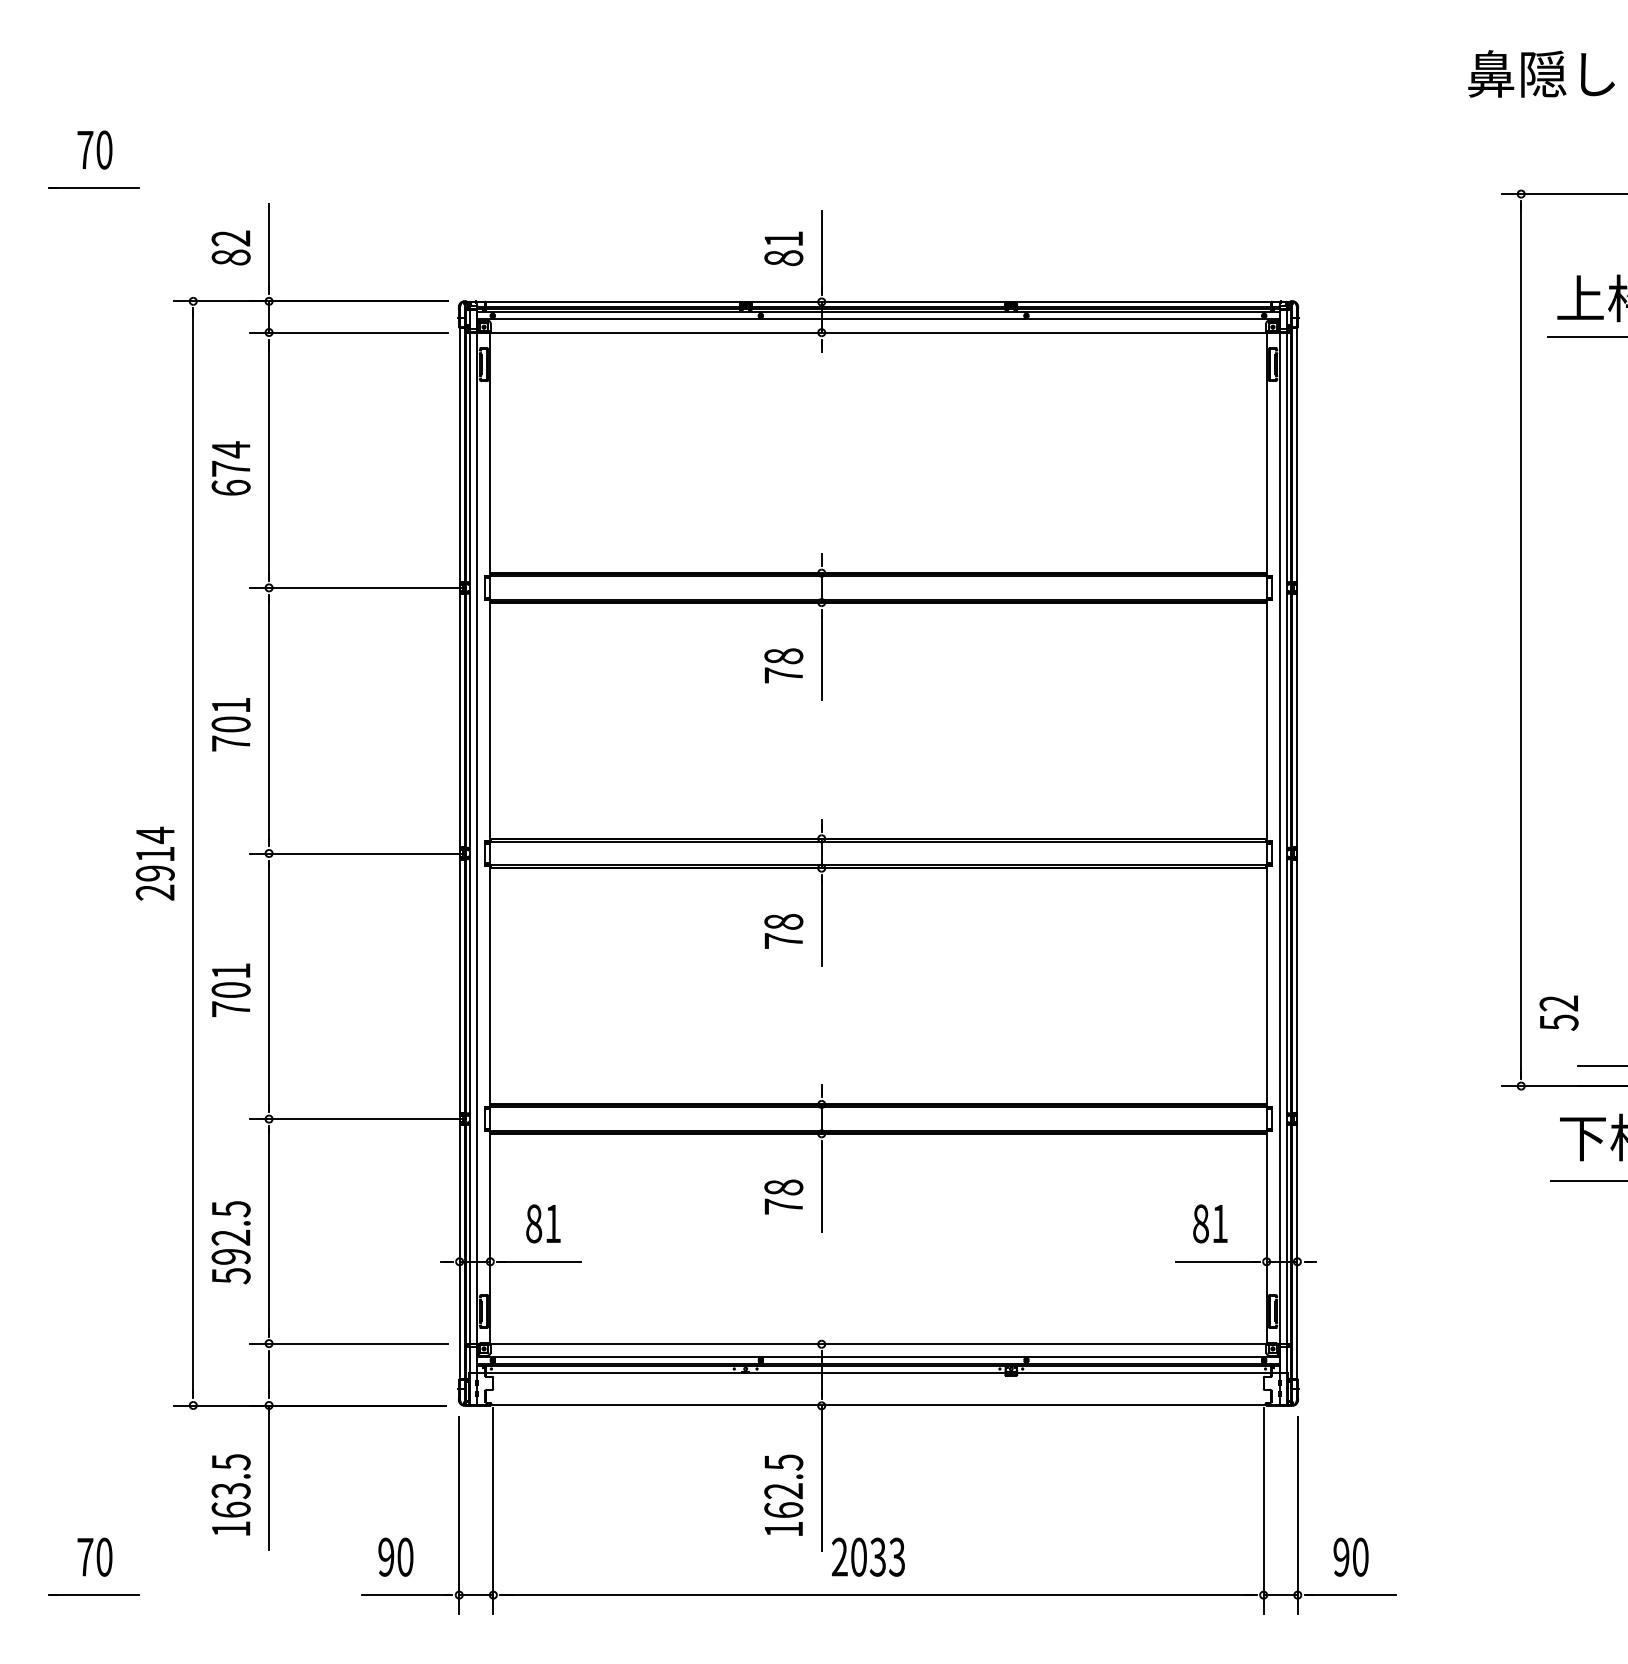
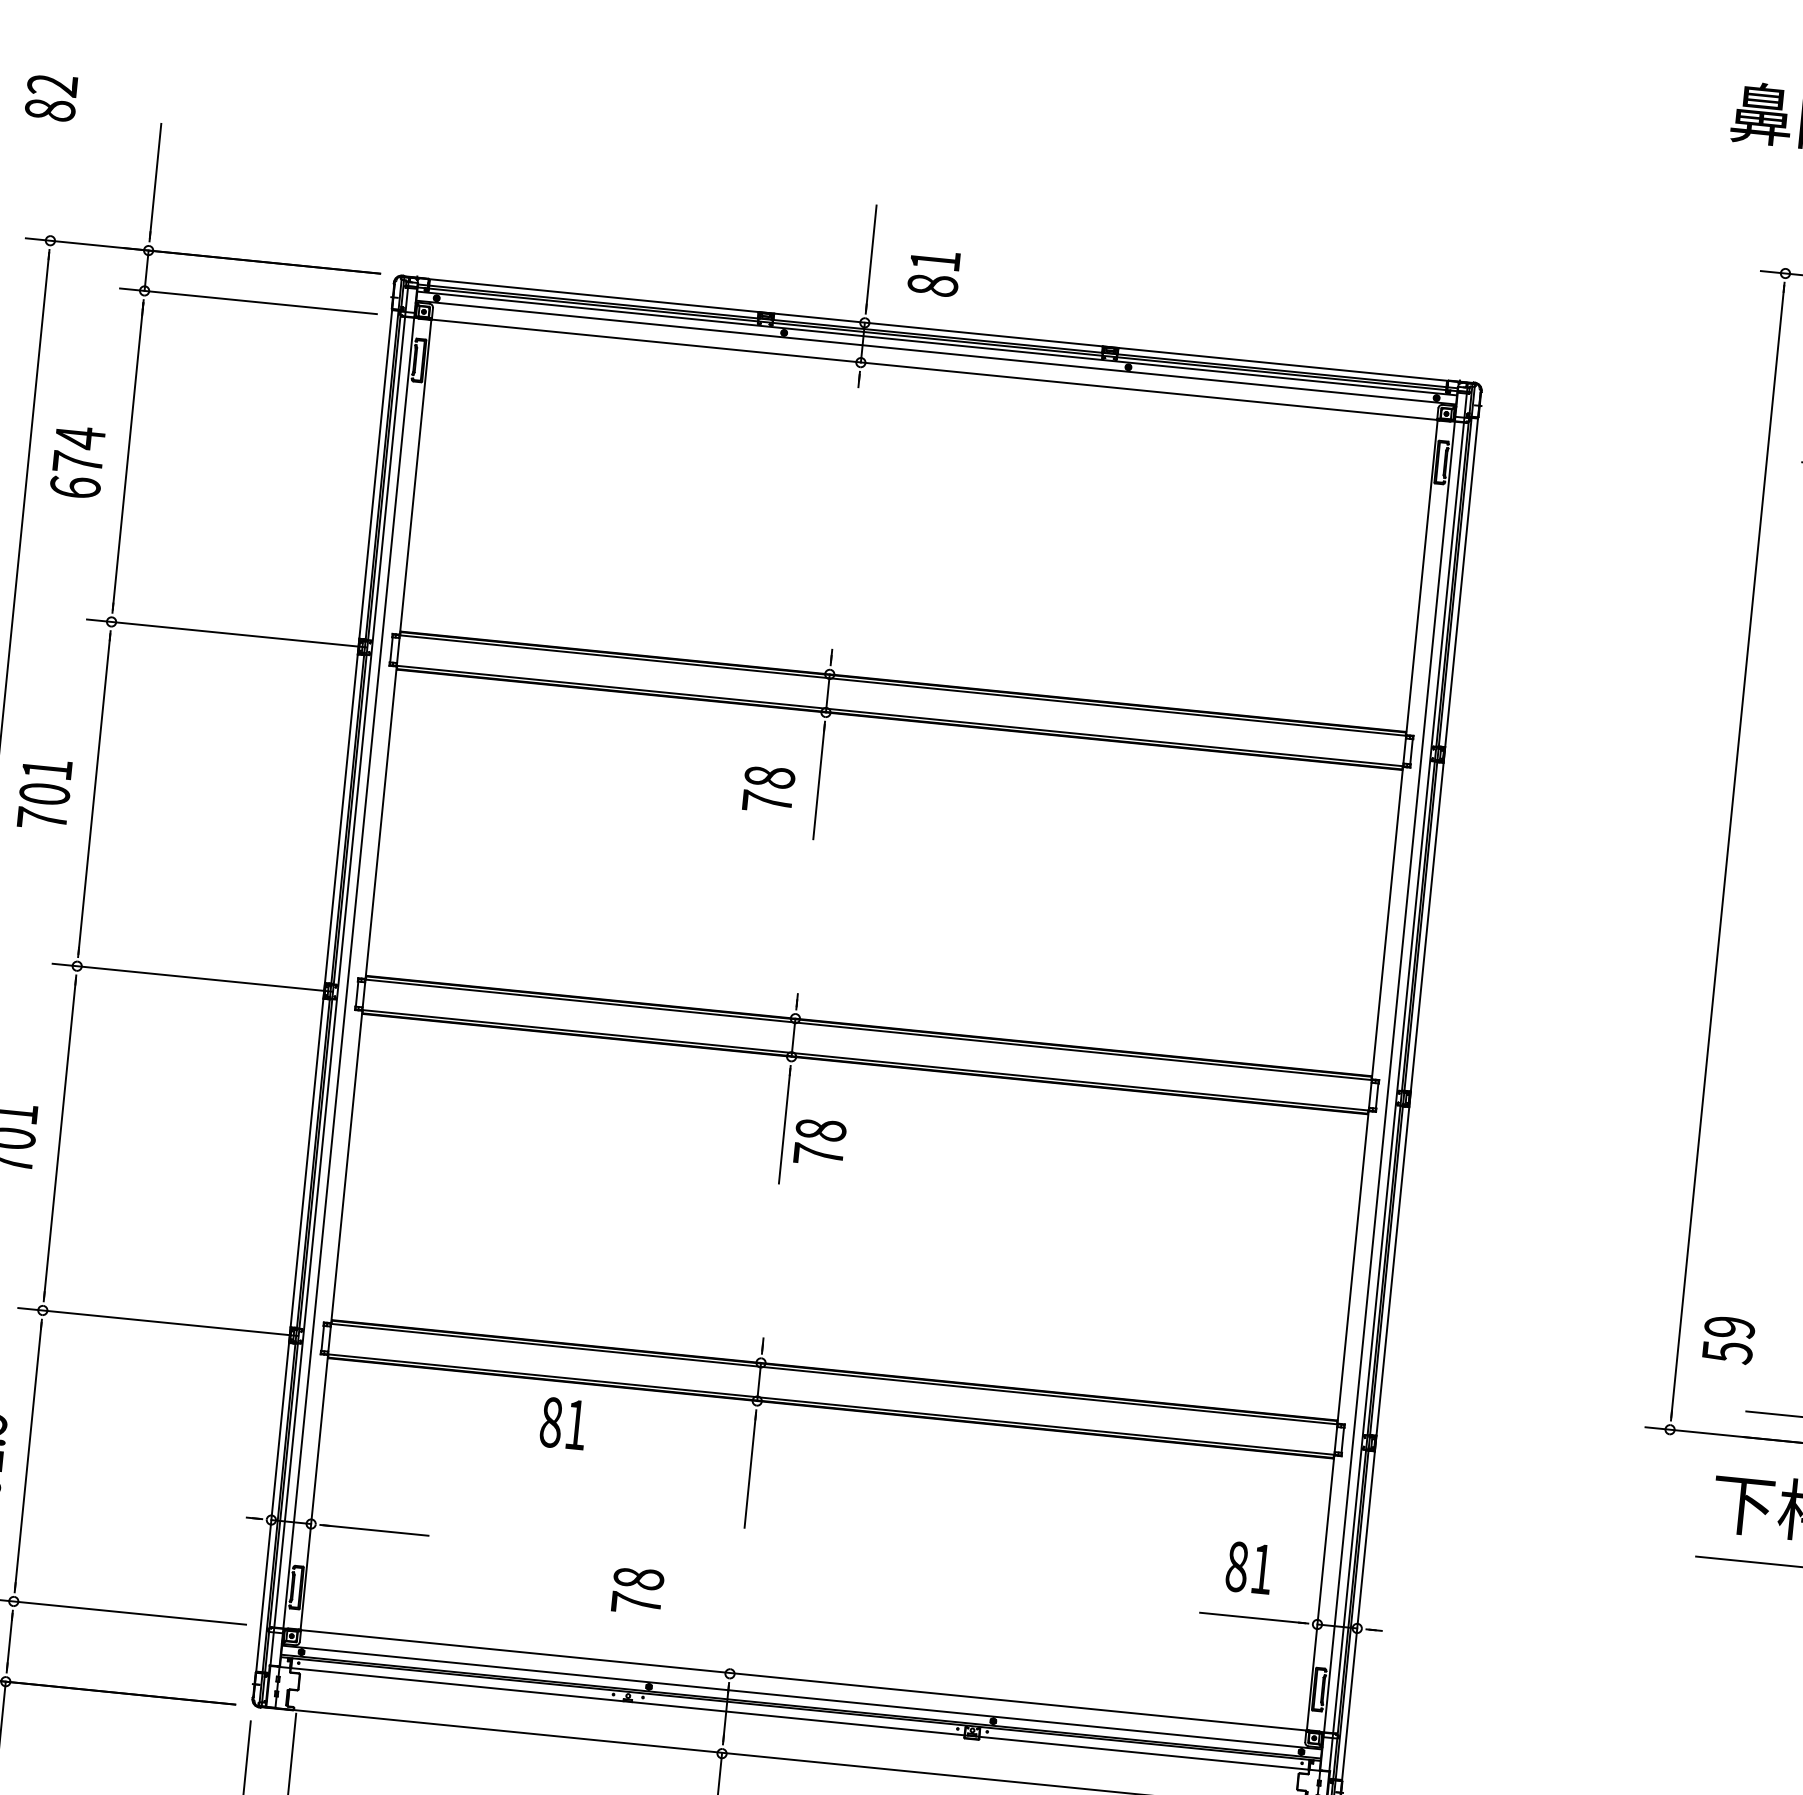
text: (230, 247) -> (50, 96), moved
text: (783, 248) -> (933, 272), moved
text: (783, 931) -> (819, 1142), moved
text: (1559, 1003) -> (1730, 1327), 52 -> 59
text: (783, 1196) -> (637, 1590), moved
text: (543, 1223) -> (563, 1423), moved

